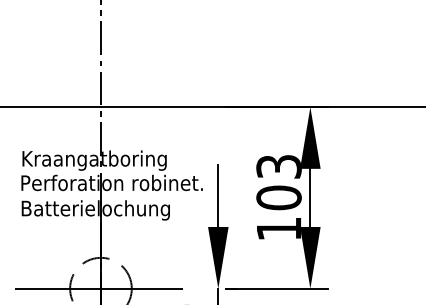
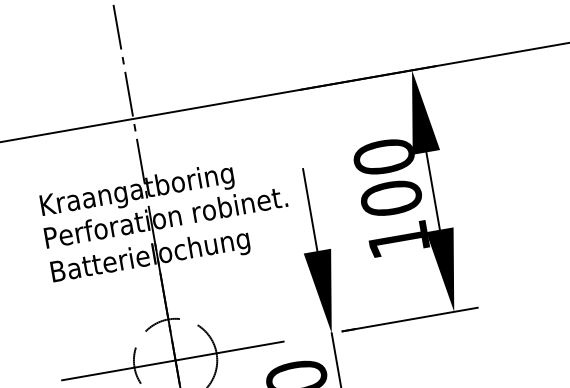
text: (278, 166) -> (383, 156), 103 -> 100

